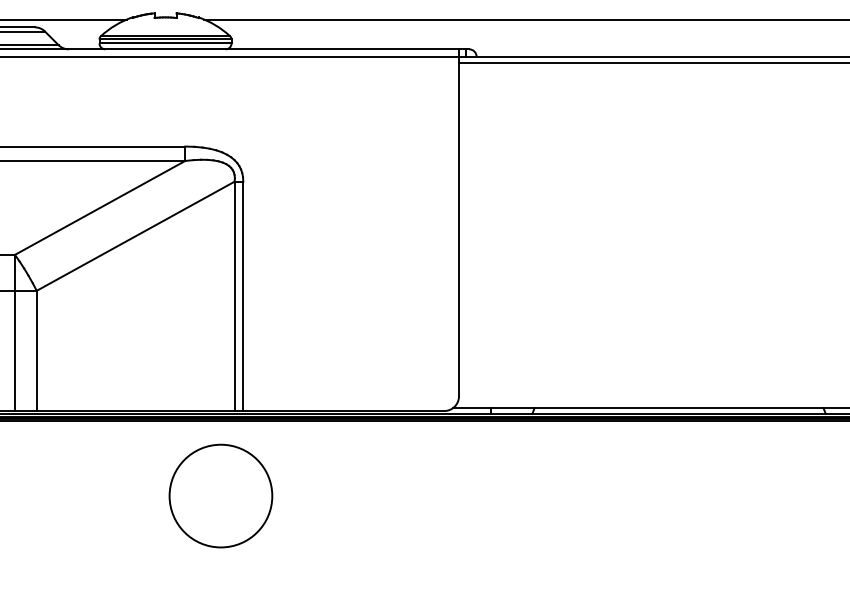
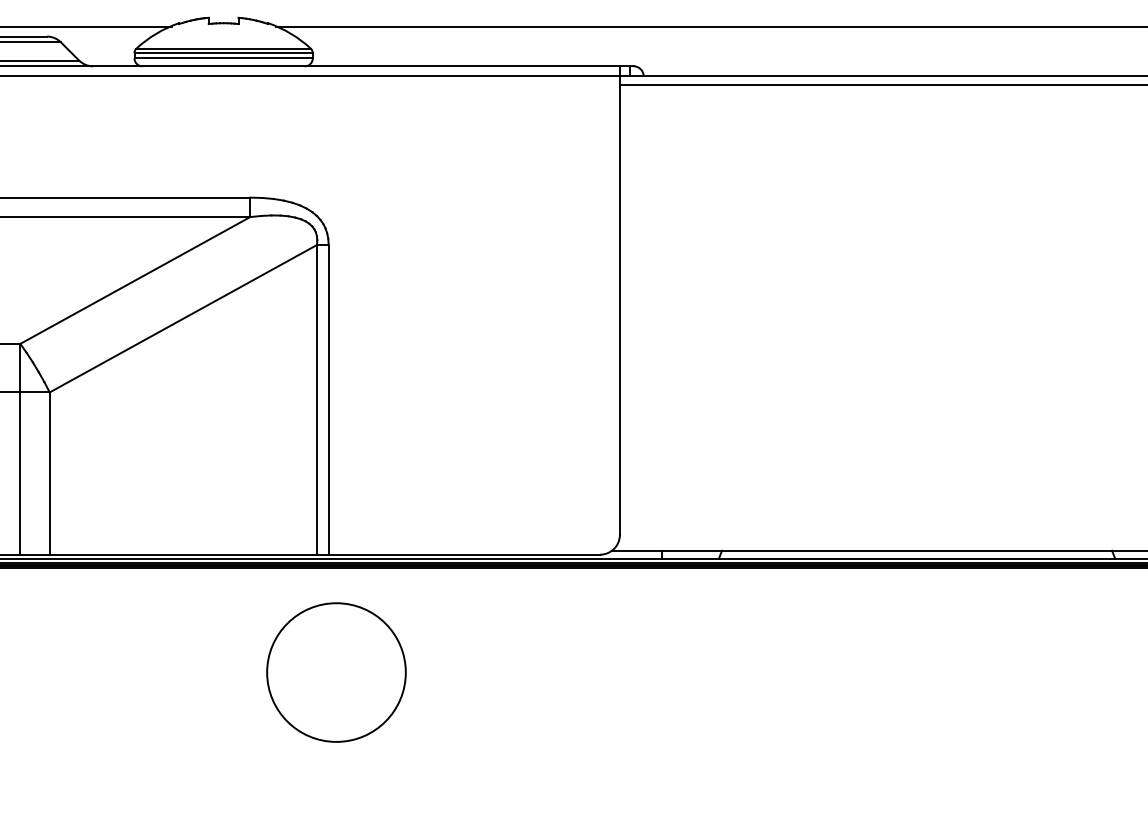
circle: (220, 496) -> (336, 672), moved

